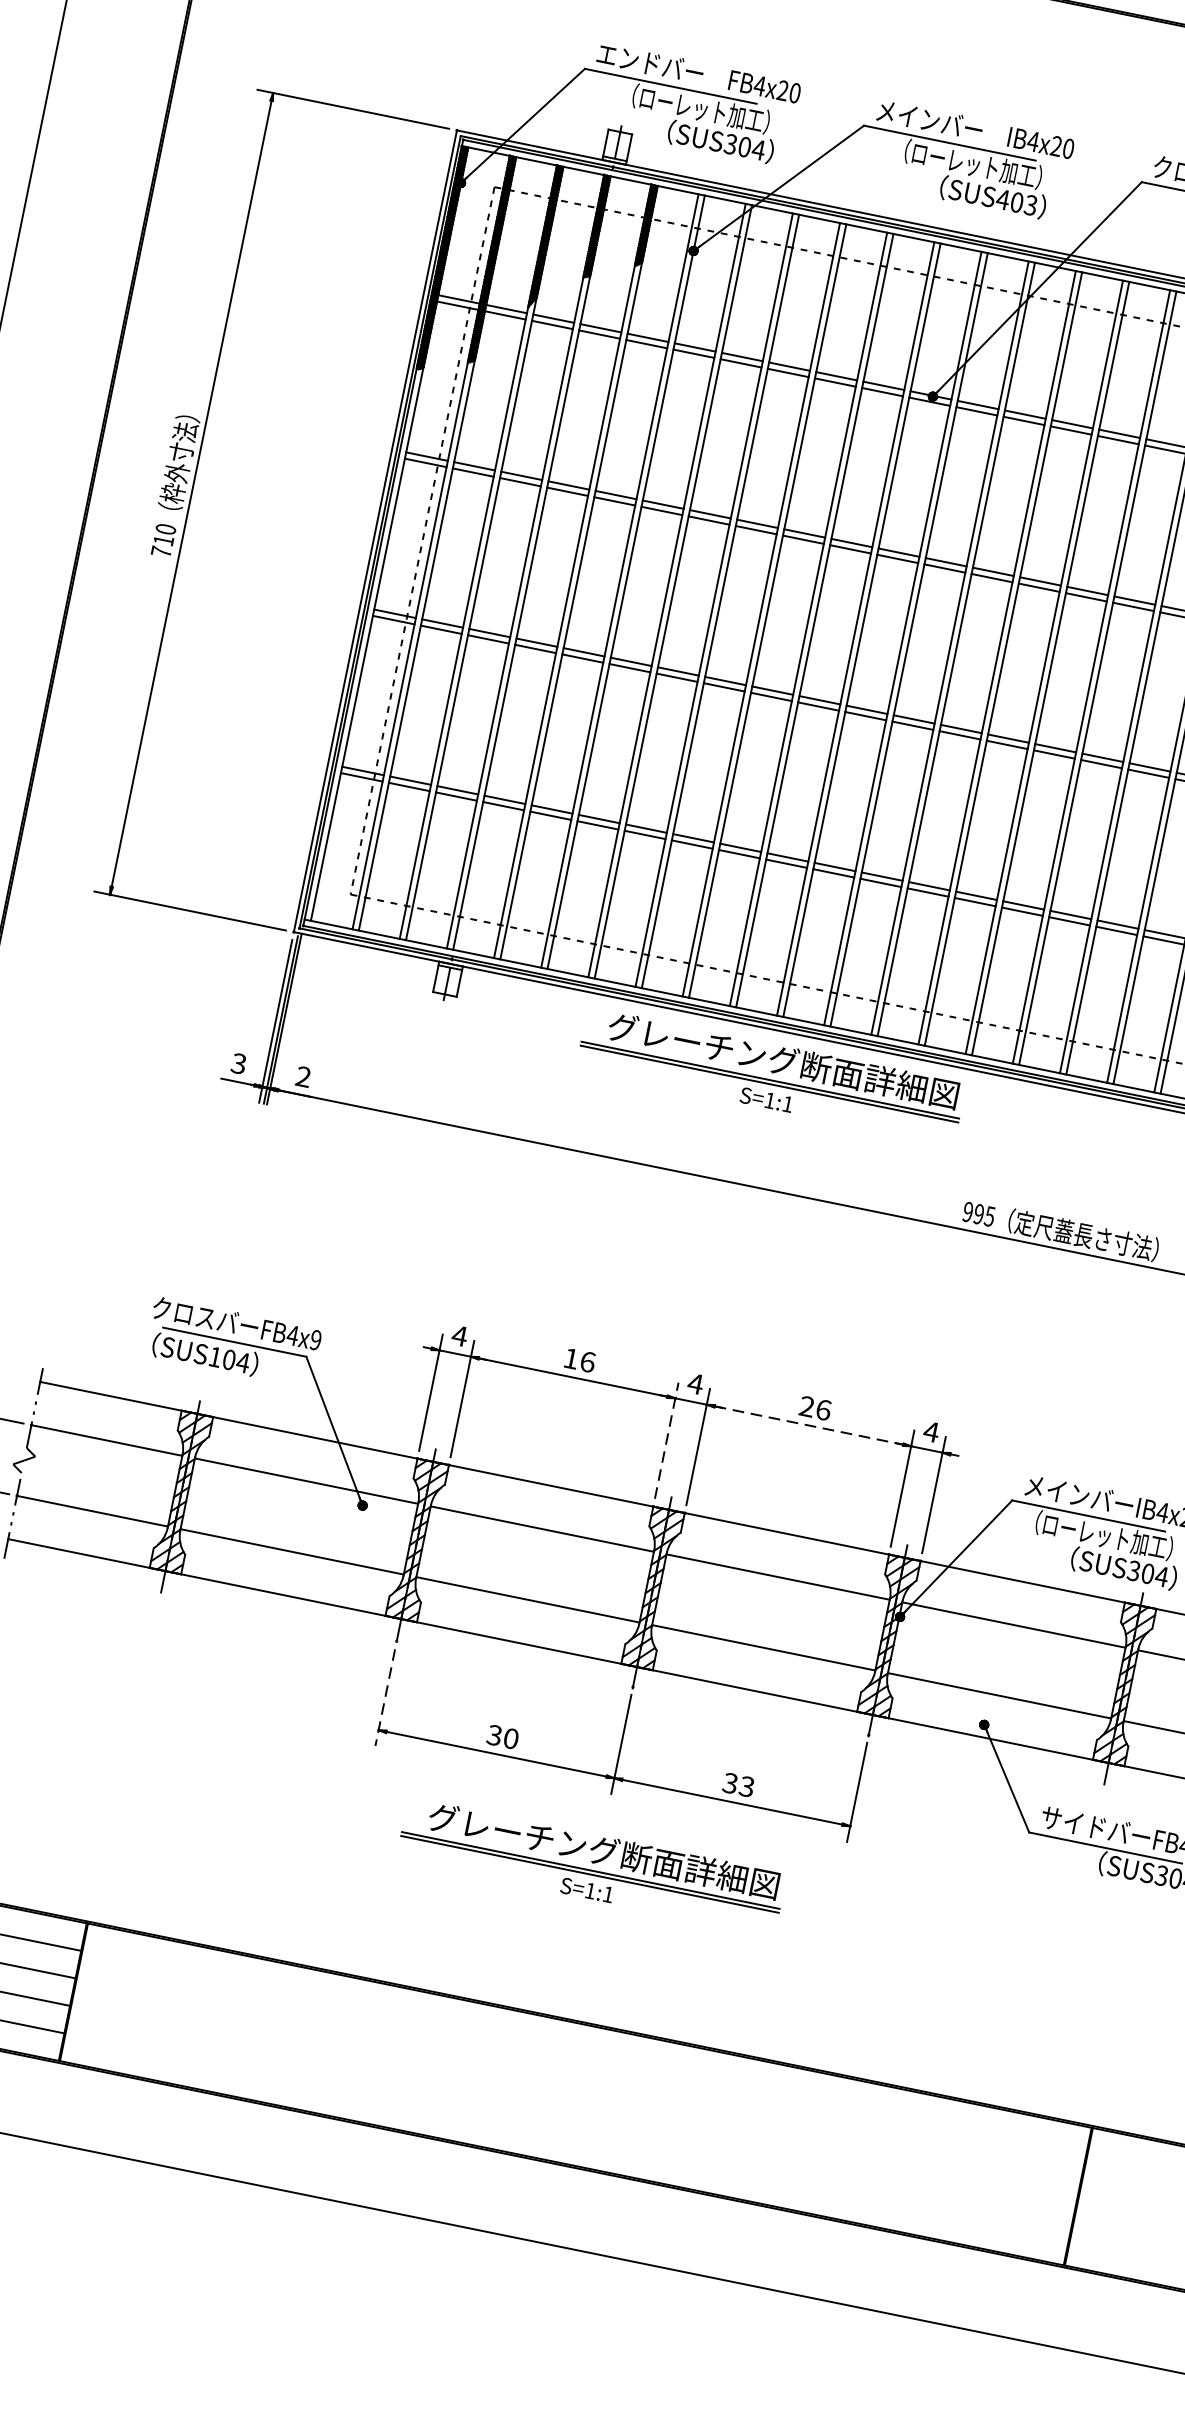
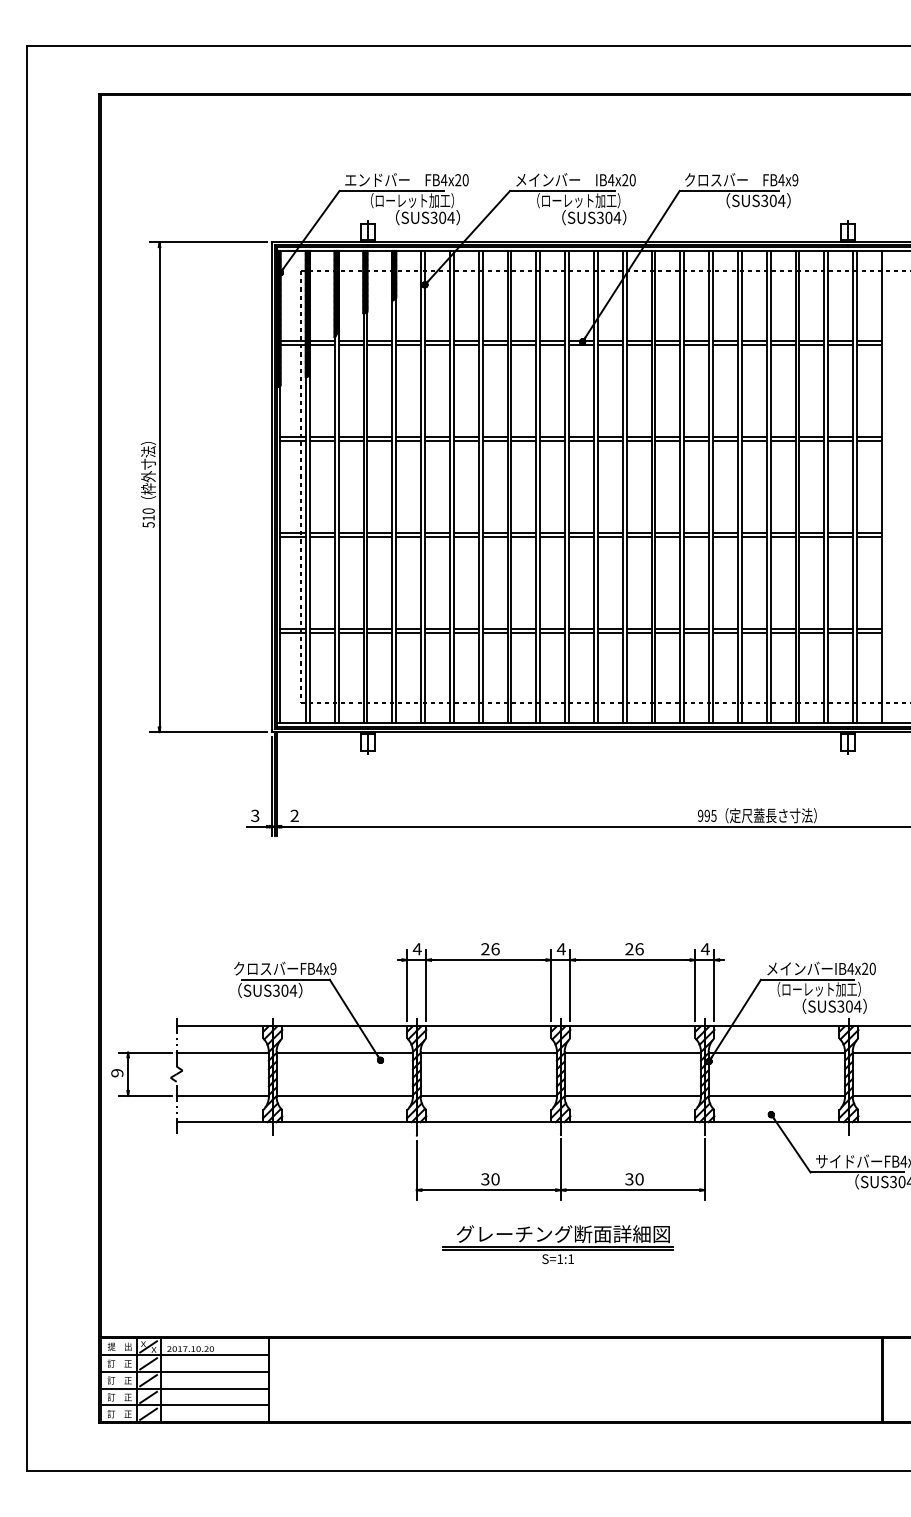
text: (1016, 201) -> (608, 217), SUS403 -> SUS304
text: (161, 551) -> (148, 524), 710 -> 510
part: (770, 1075) -> (568, 759), removed
text: (213, 1356) -> (275, 990), SUS104 -> SUS304
text: (571, 1359) -> (485, 949), 16 -> 26
line: (808, 1426) -> (632, 960), dashed -> solid
line: (667, 1440) -> (551, 985), dashed -> solid
line: (384, 1697) -> (416, 1170), dashed -> solid
text: (746, 1786) -> (639, 1179), 33 -> 30

